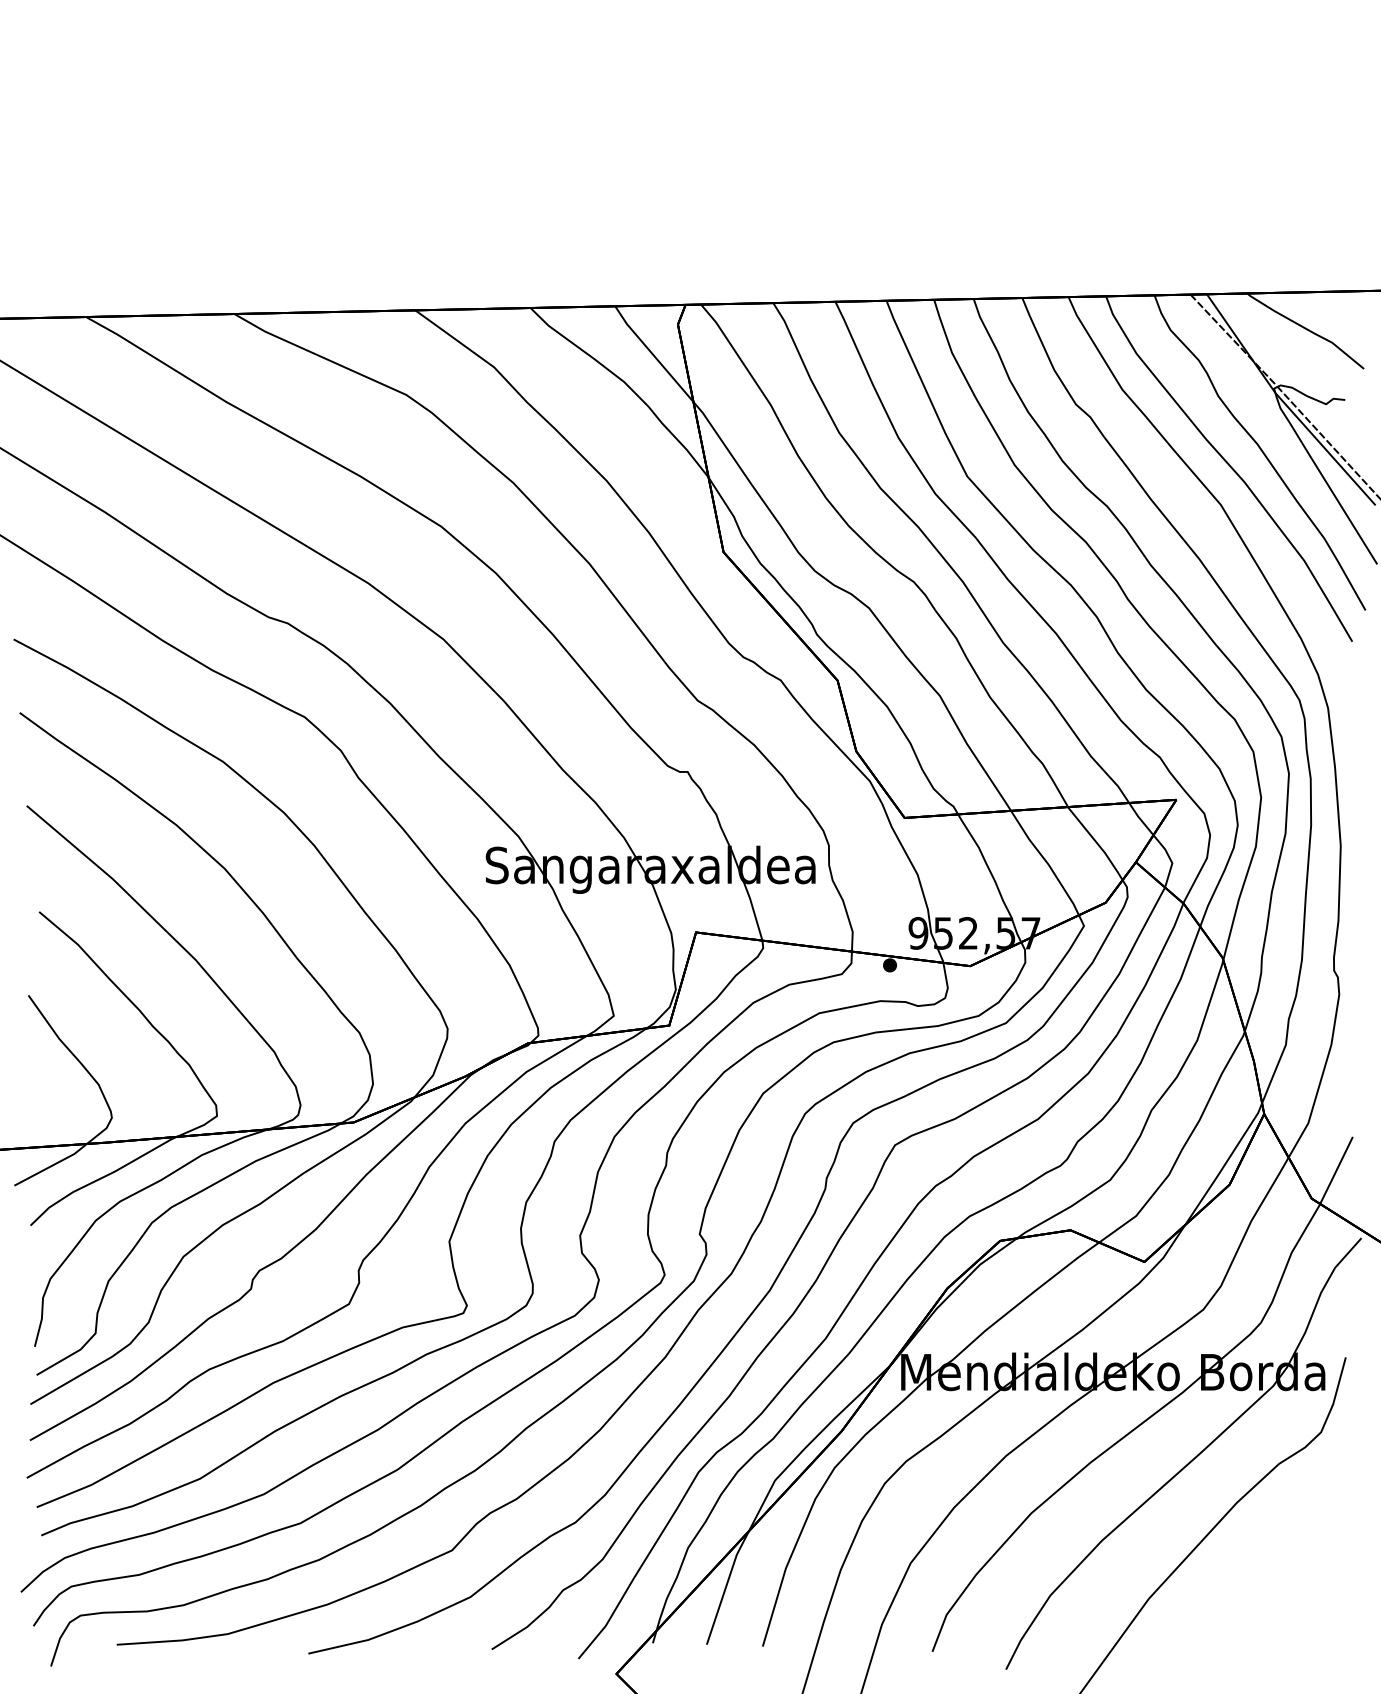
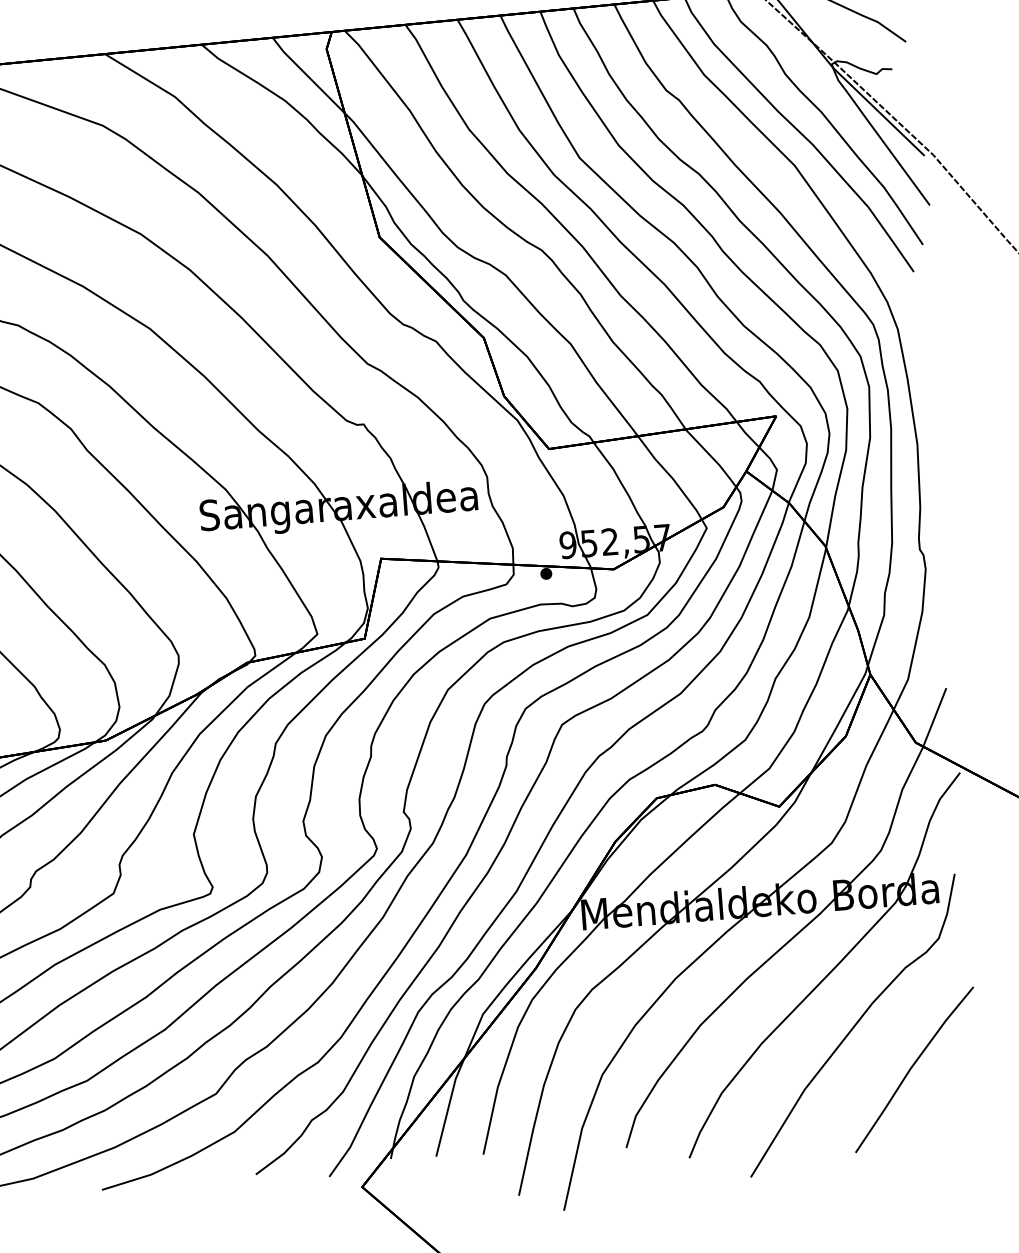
line: (1278, 1582) -> (912, 1067), added

